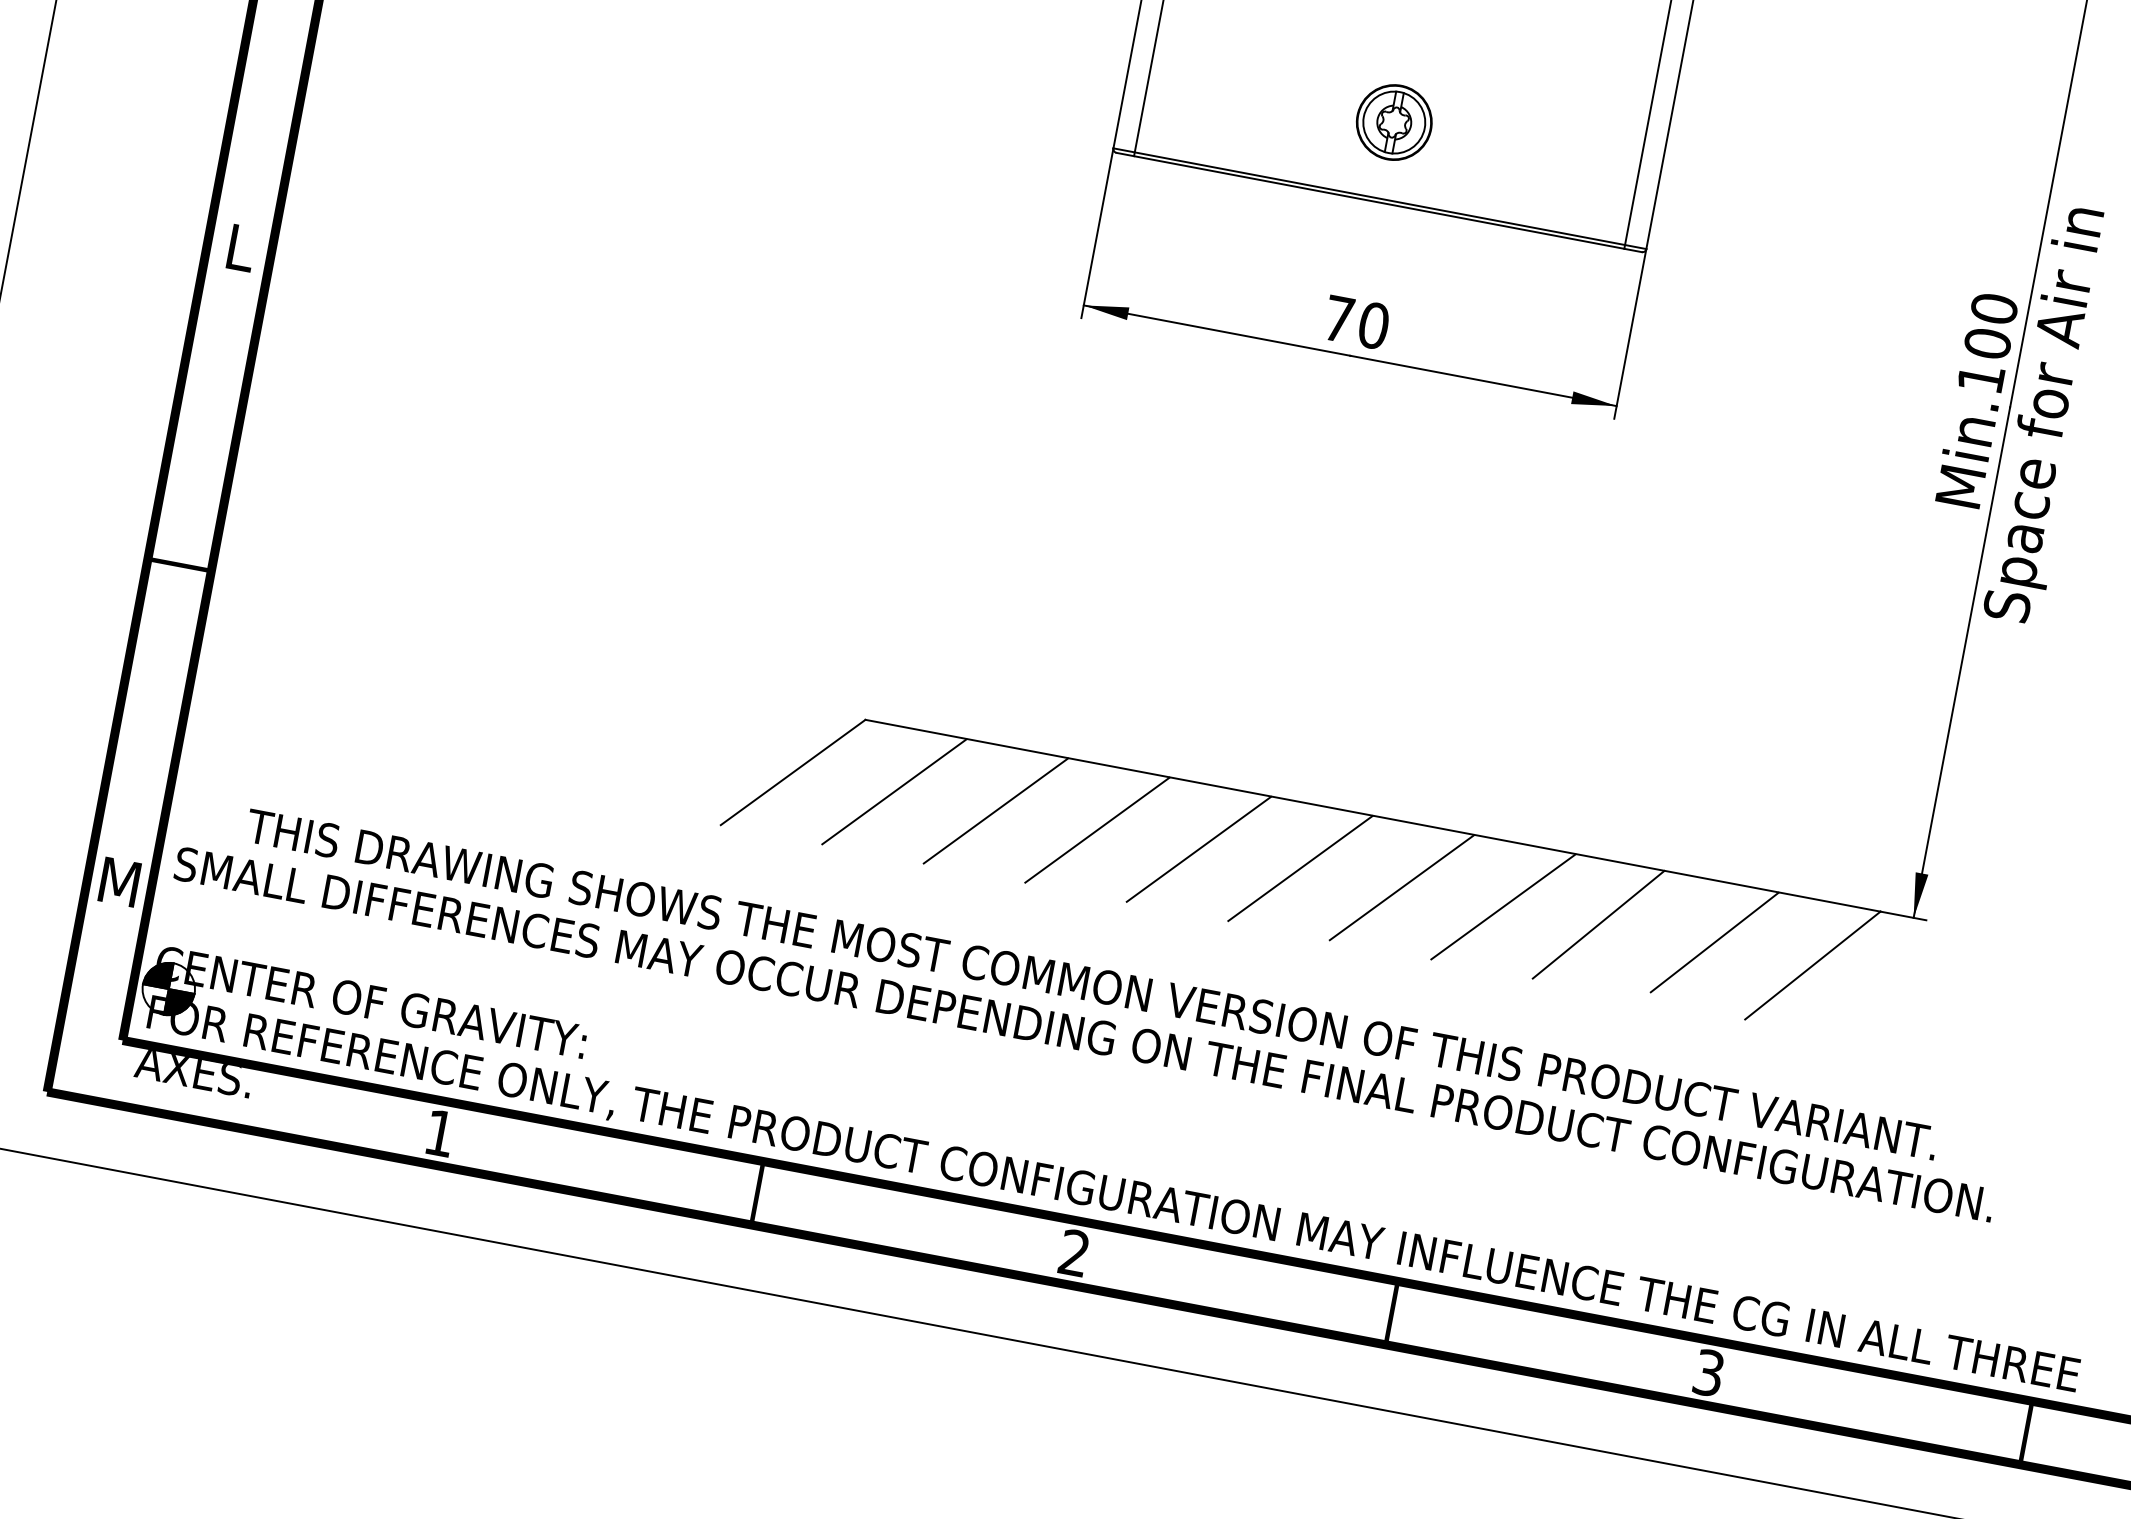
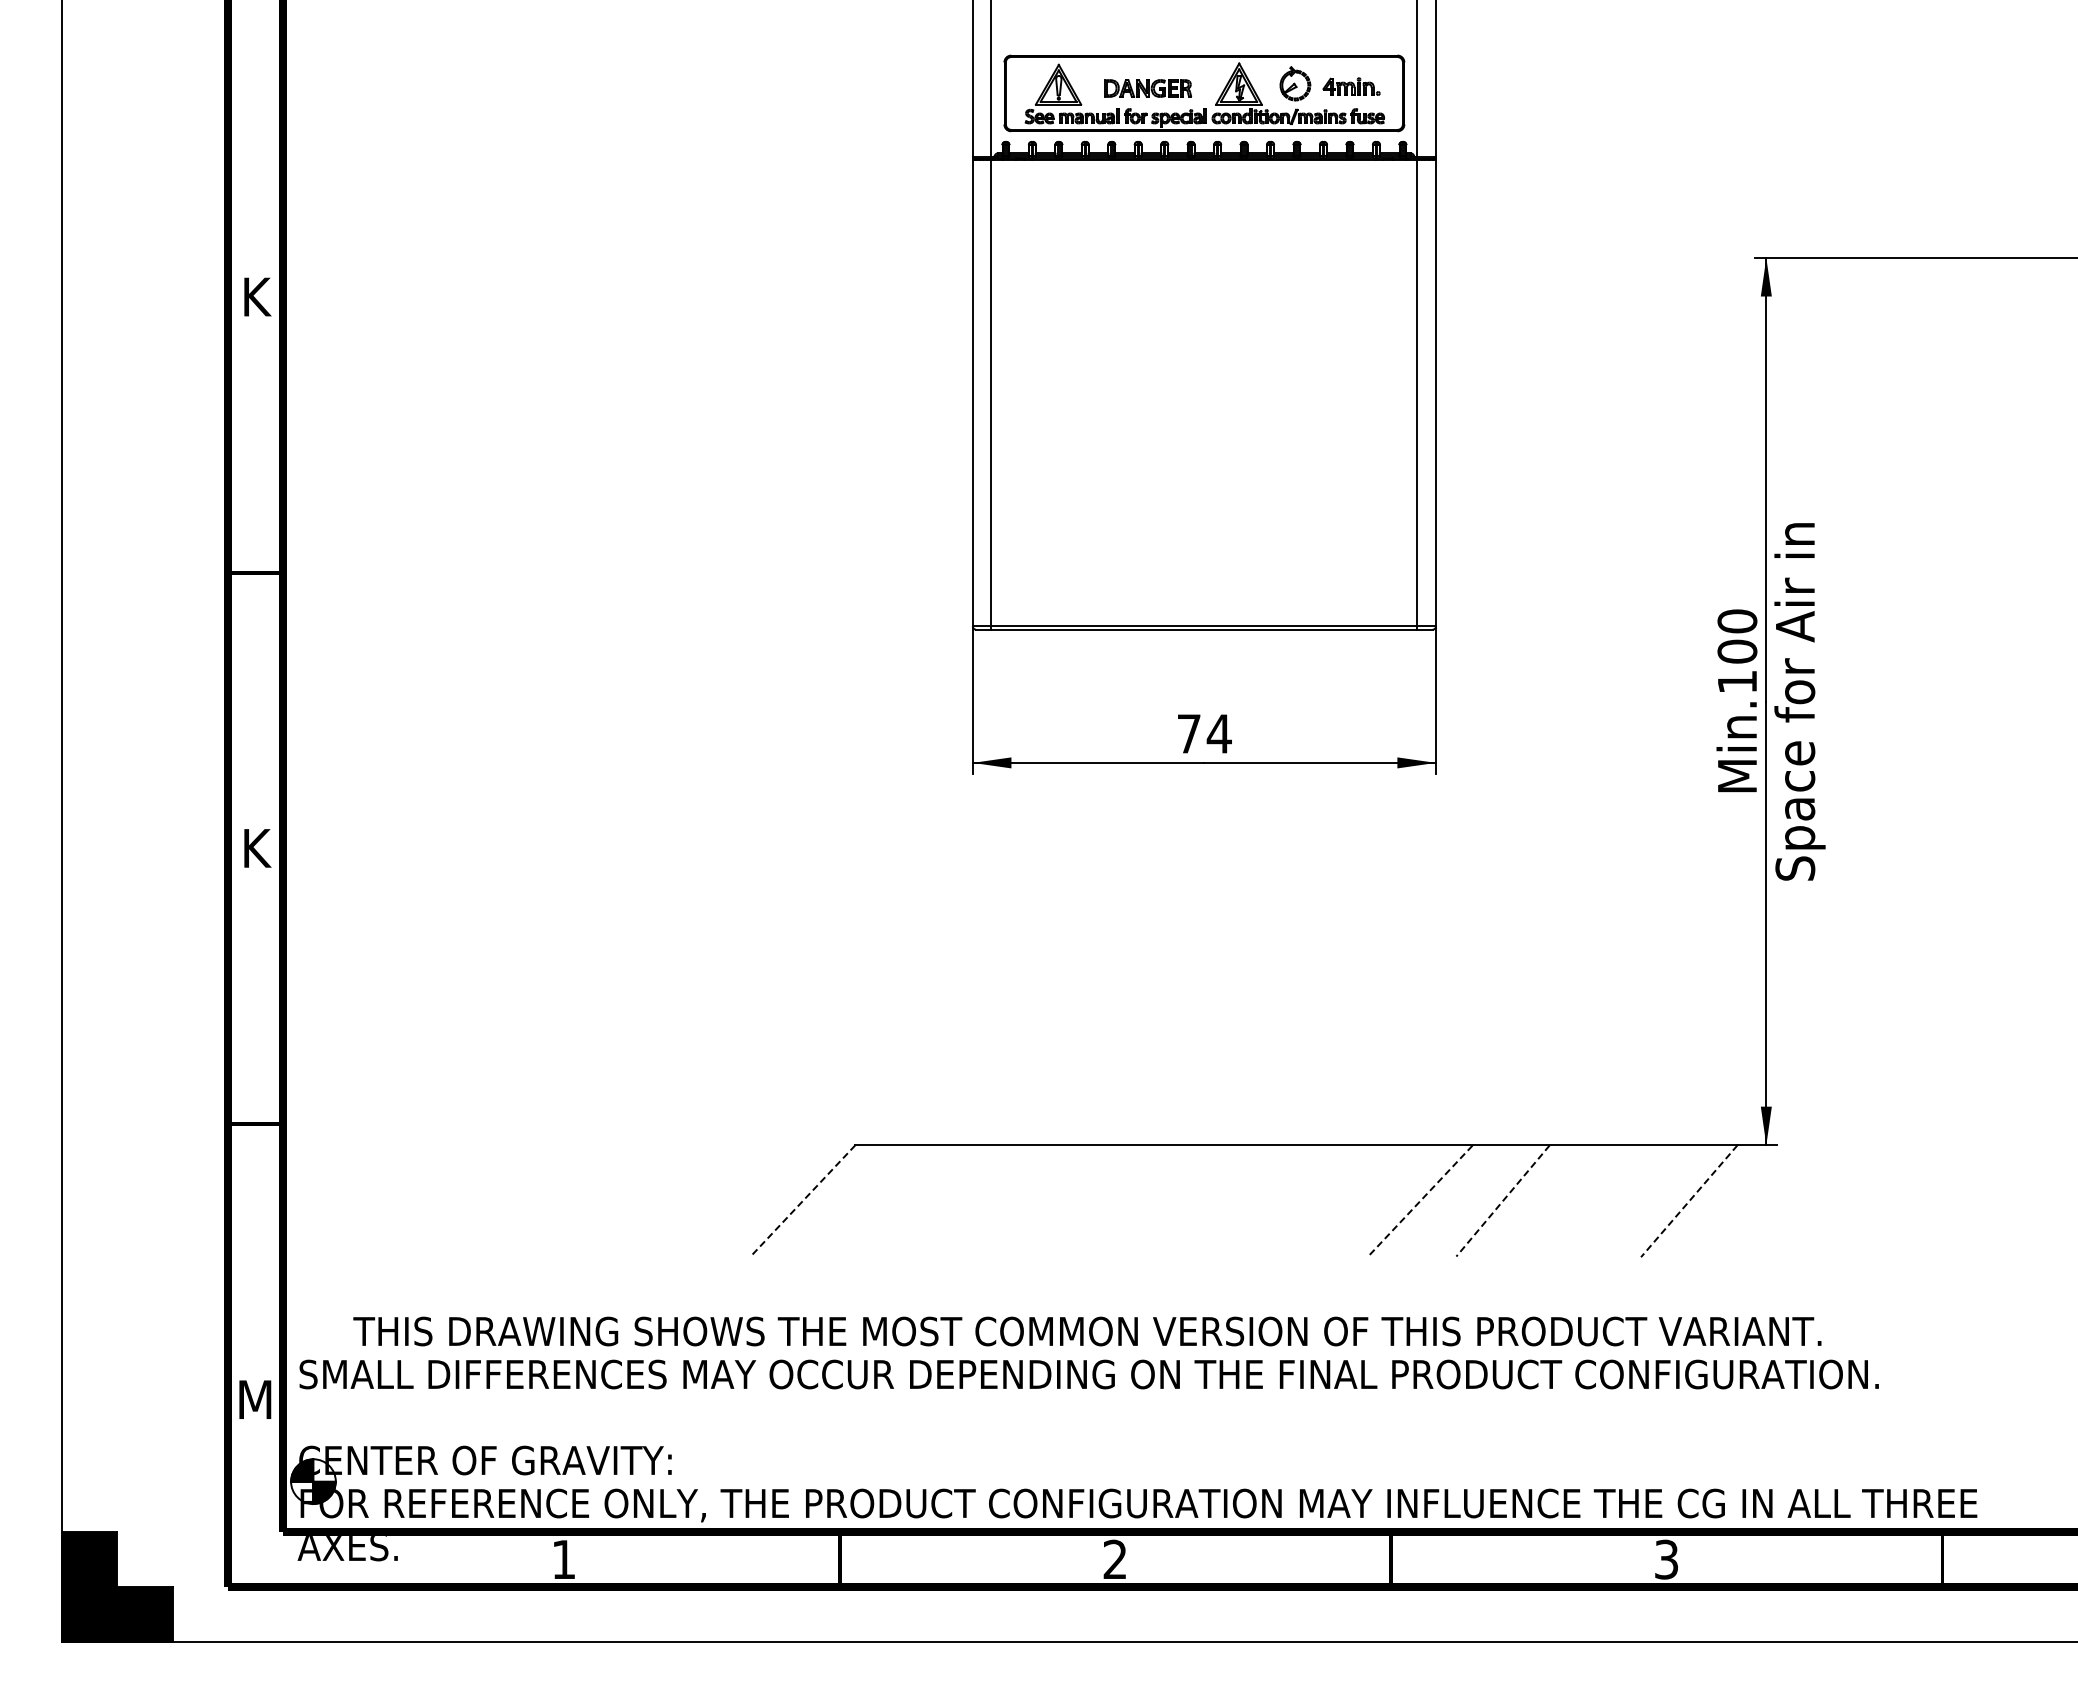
part: (1394, 122) -> (1204, 560), removed
text: (242, 248) -> (257, 848), L -> K
text: (1372, 324) -> (1218, 733), 70 -> 74
line: (792, 773) -> (802, 1201), solid -> dashed
line: (893, 791) -> (890, 1200), removed
line: (996, 810) -> (979, 1200), removed
line: (1097, 829) -> (1067, 1200), removed
line: (1198, 848) -> (1155, 1200), removed
line: (1300, 867) -> (1243, 1200), removed
line: (1401, 886) -> (1331, 1200), removed
line: (1503, 907) -> (1420, 1201), solid -> dashed
line: (1599, 924) -> (1503, 1200), solid -> dashed
line: (1714, 942) -> (1603, 1197), removed
line: (1813, 965) -> (1689, 1201), solid -> dashed

